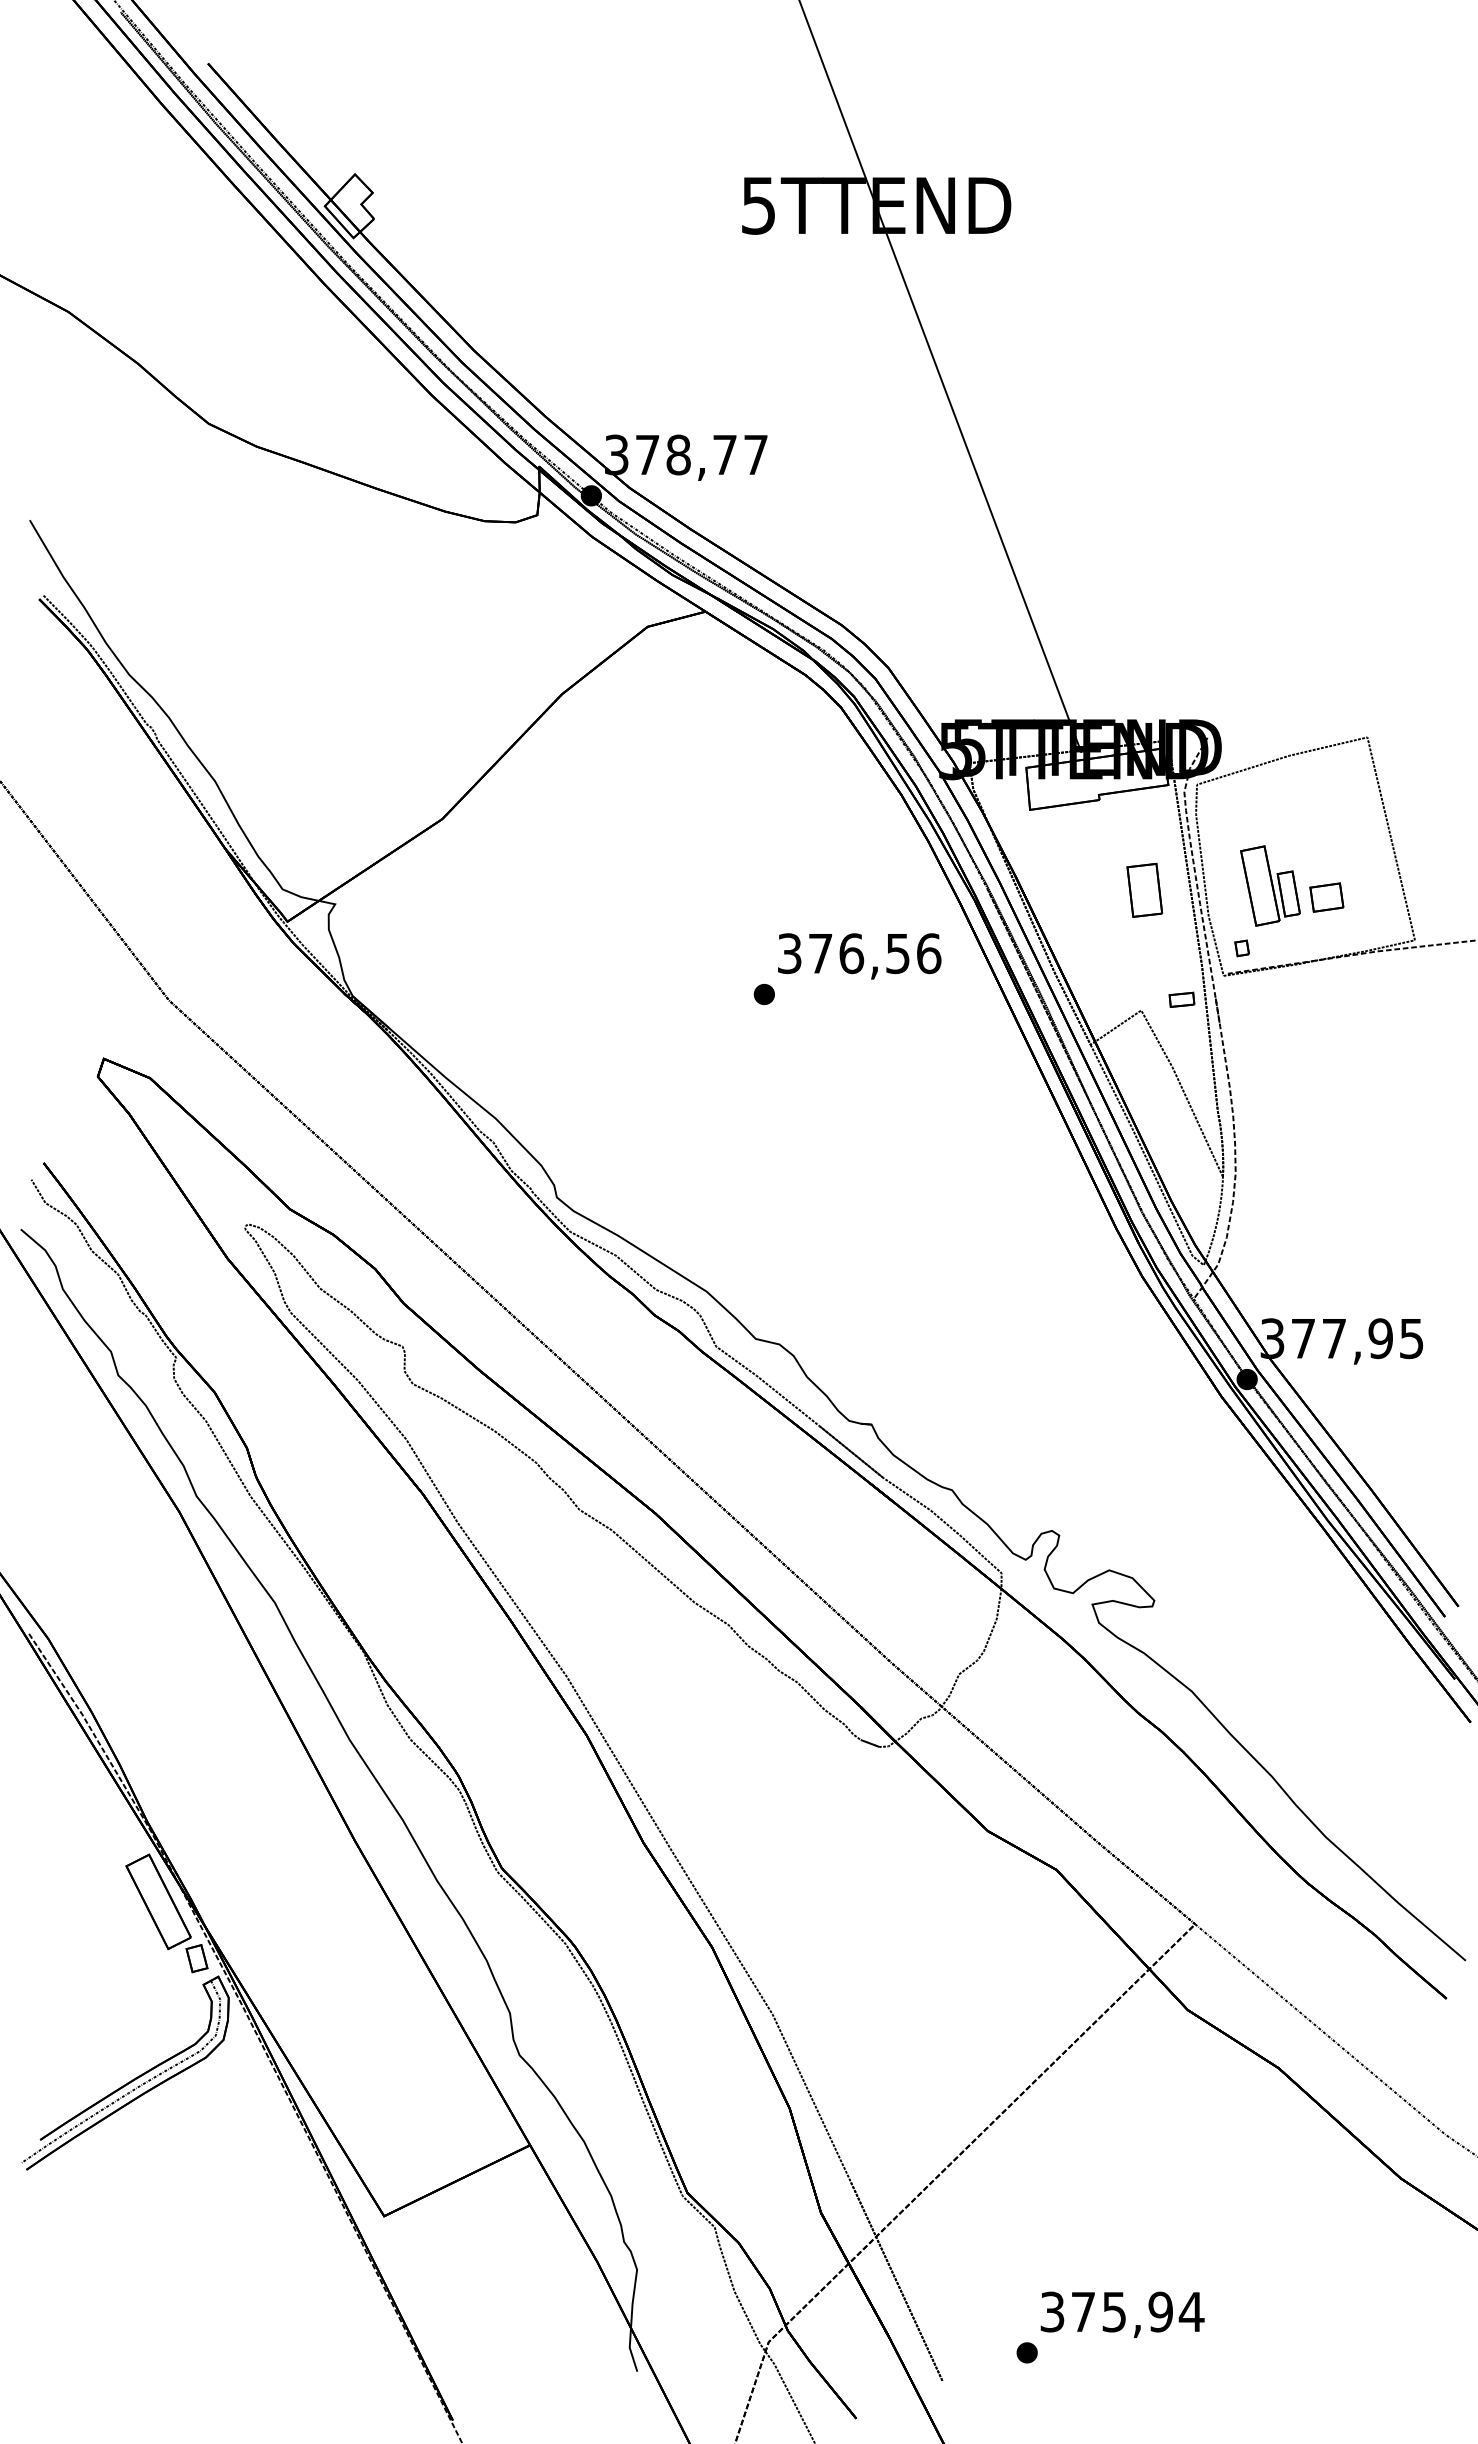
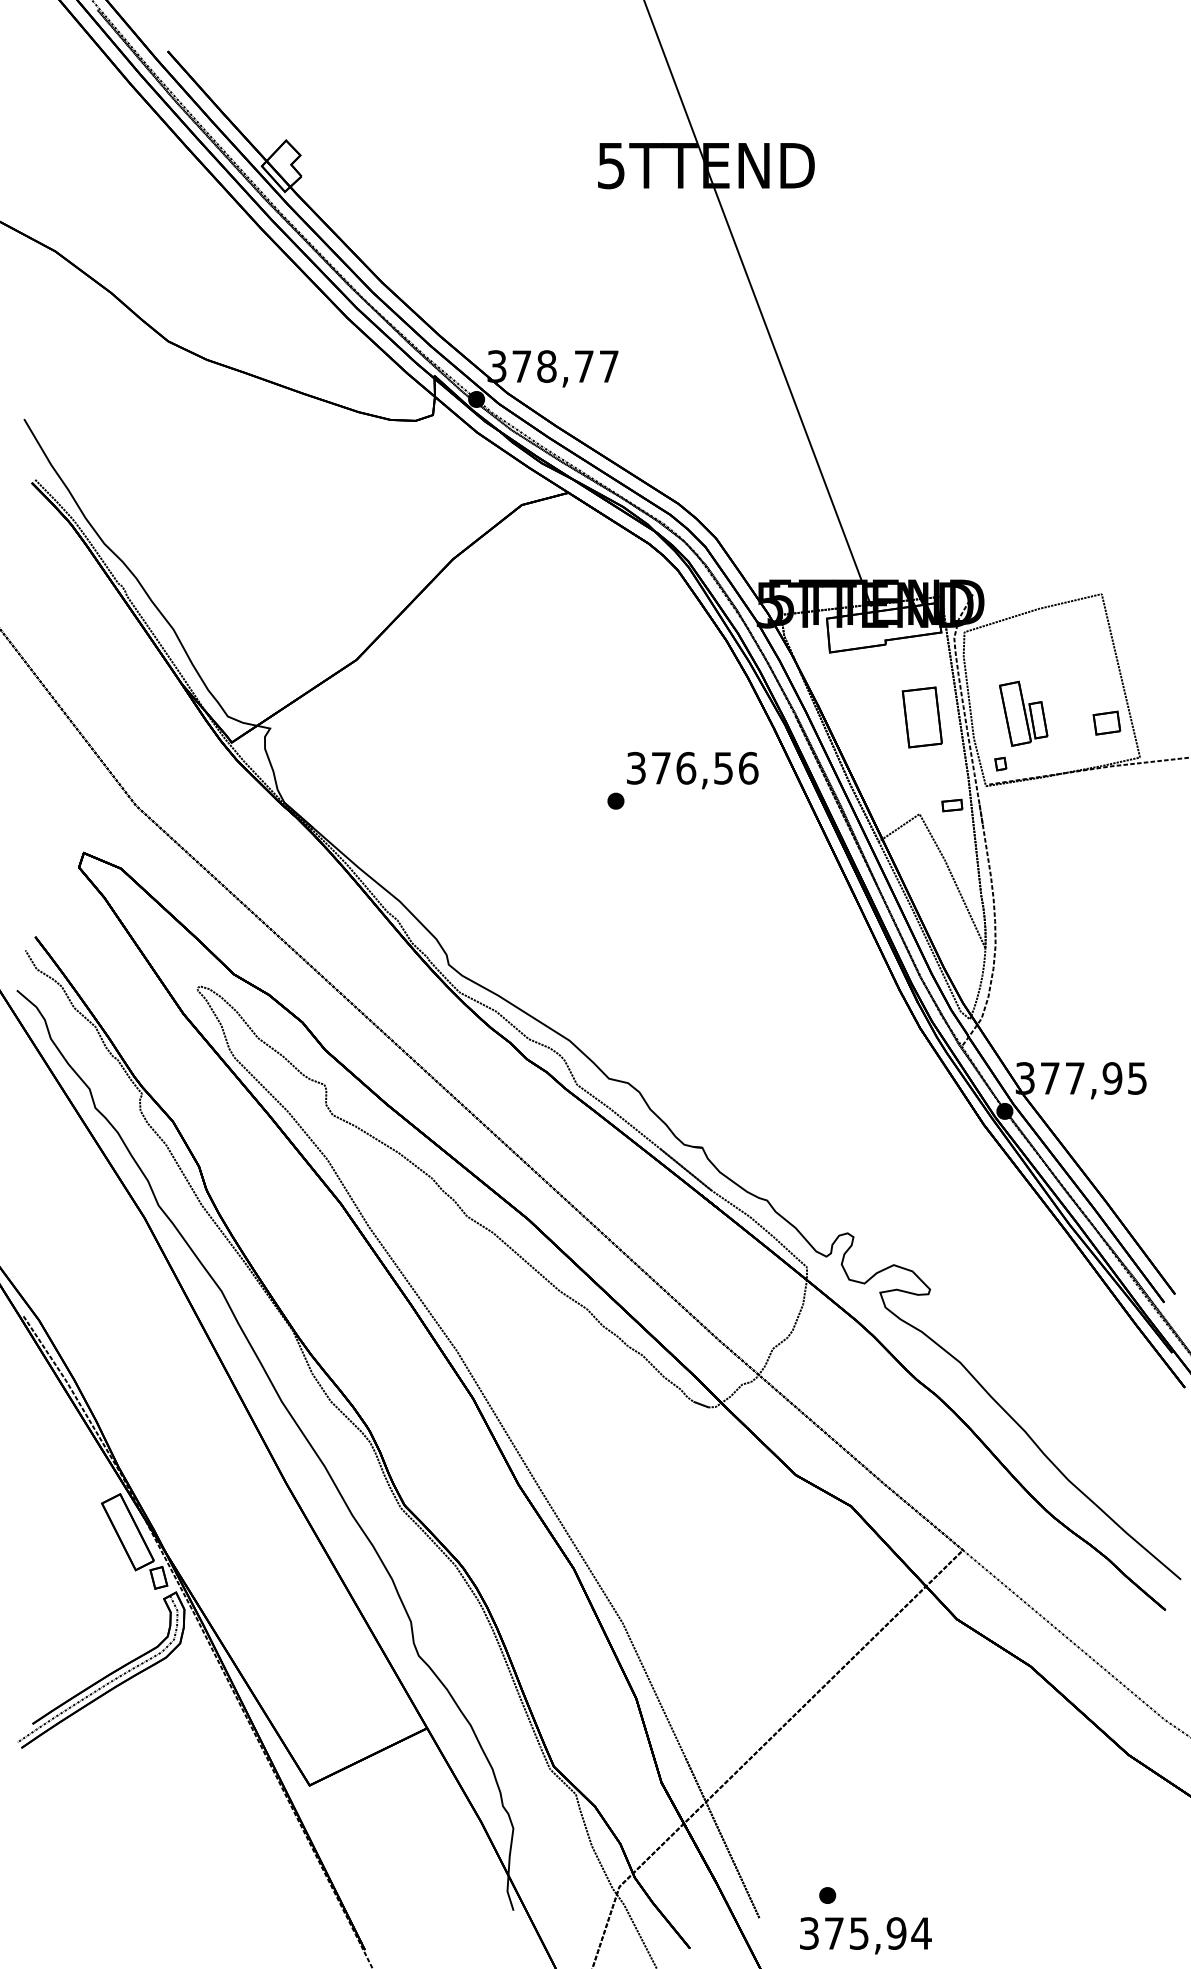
part: (1144, 889) -> (922, 716), size x1.4
part: (1326, 897) -> (1106, 723), moved
text: (1122, 2314) -> (865, 1935), moved

